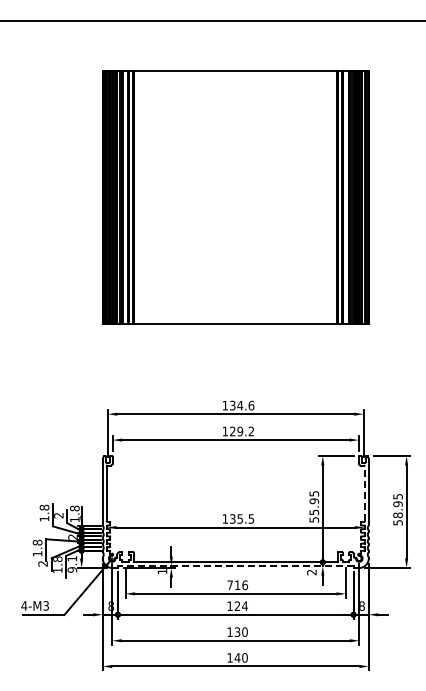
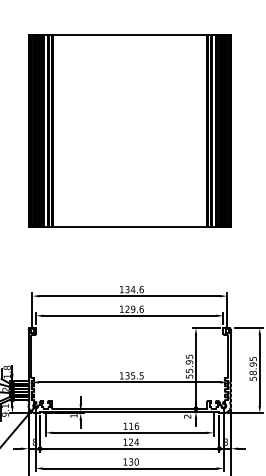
text: (251, 431) -> (141, 309), 129.2 -> 129.6
line: (364, 493) -> (227, 356), dashed -> solid
line: (235, 566) -> (129, 412), dashed -> solid
text: (229, 584) -> (124, 425), 716 -> 116

